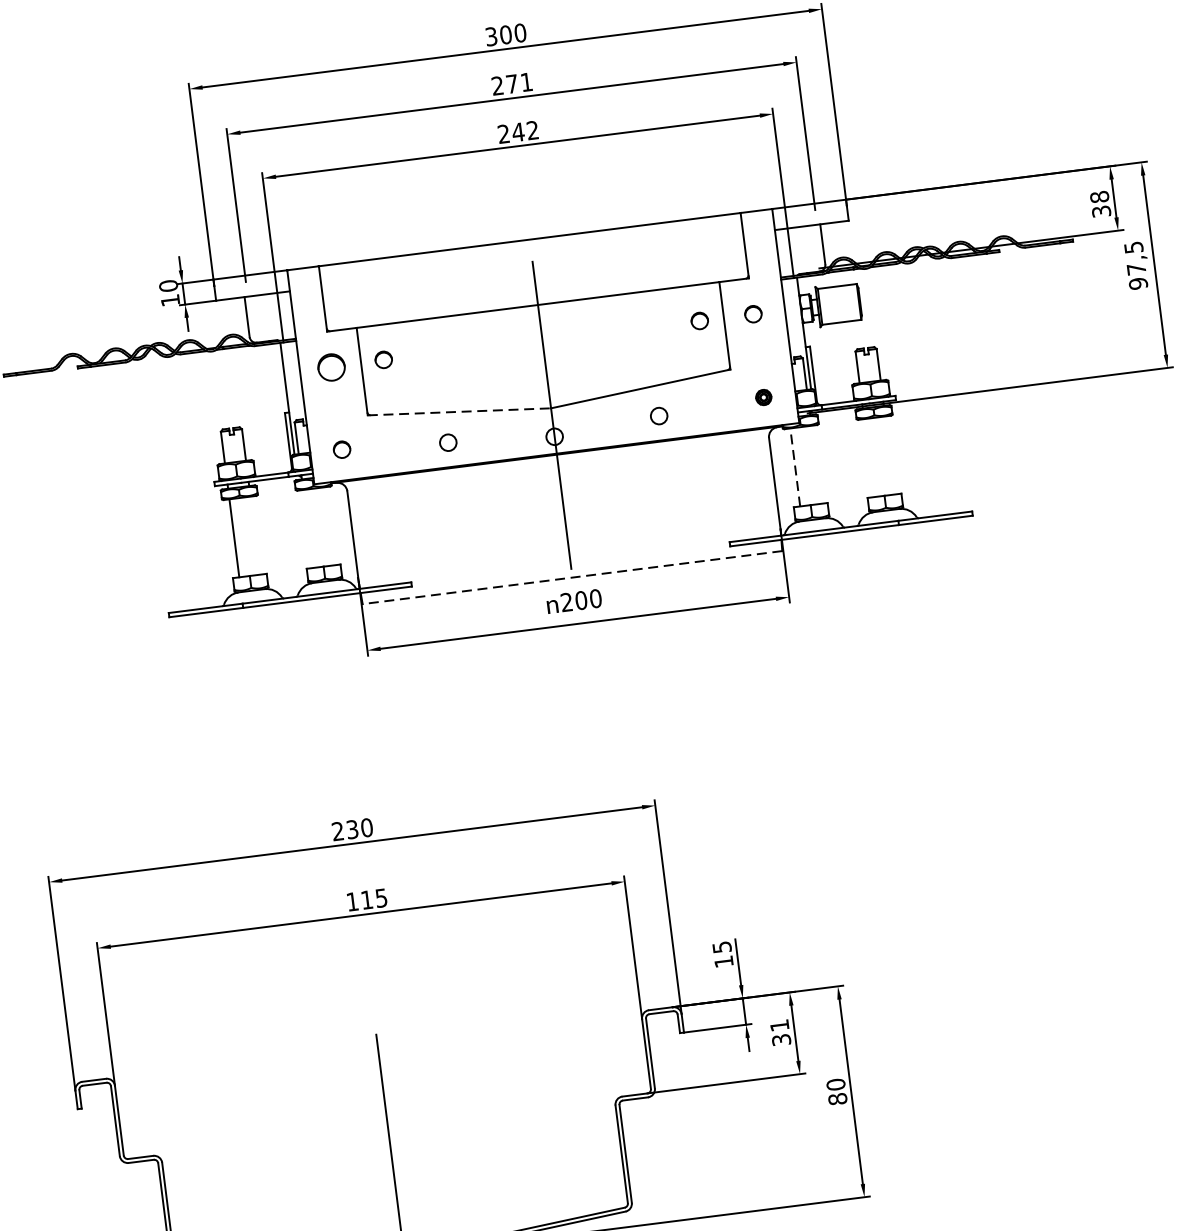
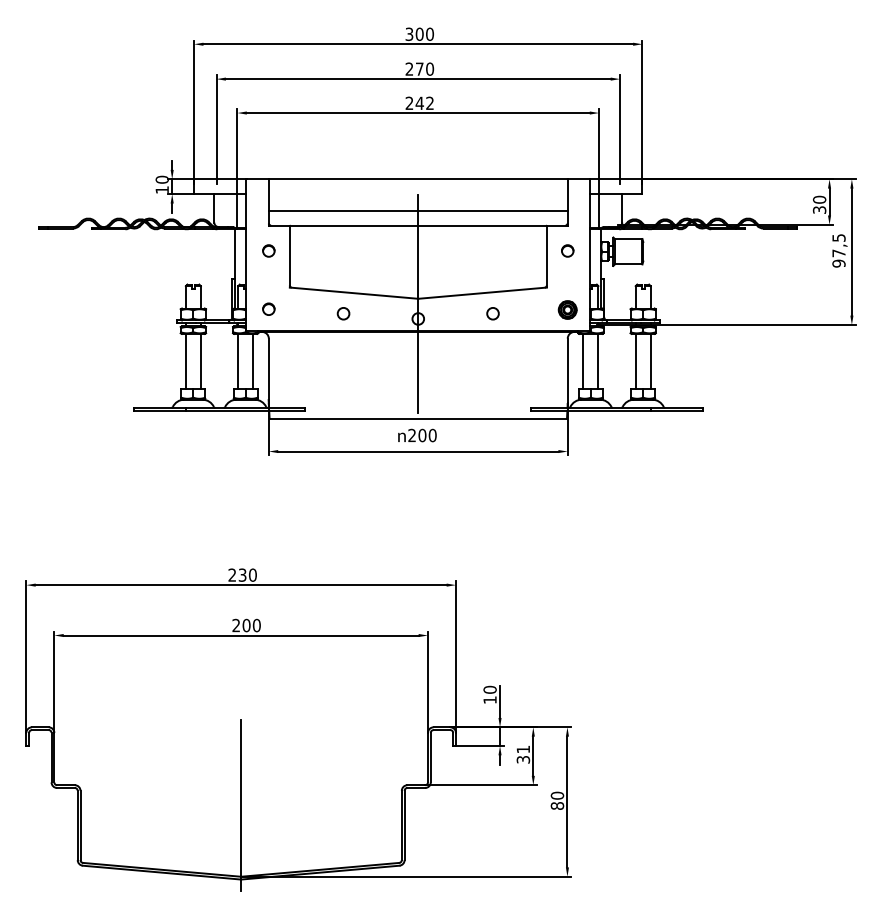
text: (527, 81) -> (430, 68), 271 -> 270
text: (1099, 196) -> (819, 199), 38 -> 30
line: (534, 283) -> (417, 210), added
circle: (699, 320) -> (529, 250), removed
circle: (383, 358) -> (305, 249), removed
circle: (331, 366) -> (268, 250), size x0.62
part: (763, 396) -> (567, 309), size x1.67
line: (460, 412) -> (354, 293), dashed -> solid
line: (889, 455) -> (650, 361), added
line: (868, 458) -> (635, 361), added
line: (816, 464) -> (598, 361), added
line: (795, 467) -> (583, 361), dashed -> solid
line: (329, 526) -> (253, 361), added
line: (308, 528) -> (238, 361), added
line: (254, 535) -> (200, 361), added
line: (572, 577) -> (418, 418), dashed -> solid
text: (366, 899) -> (246, 625), 115 -> 200
text: (721, 946) -> (489, 689), 15 -> 10

